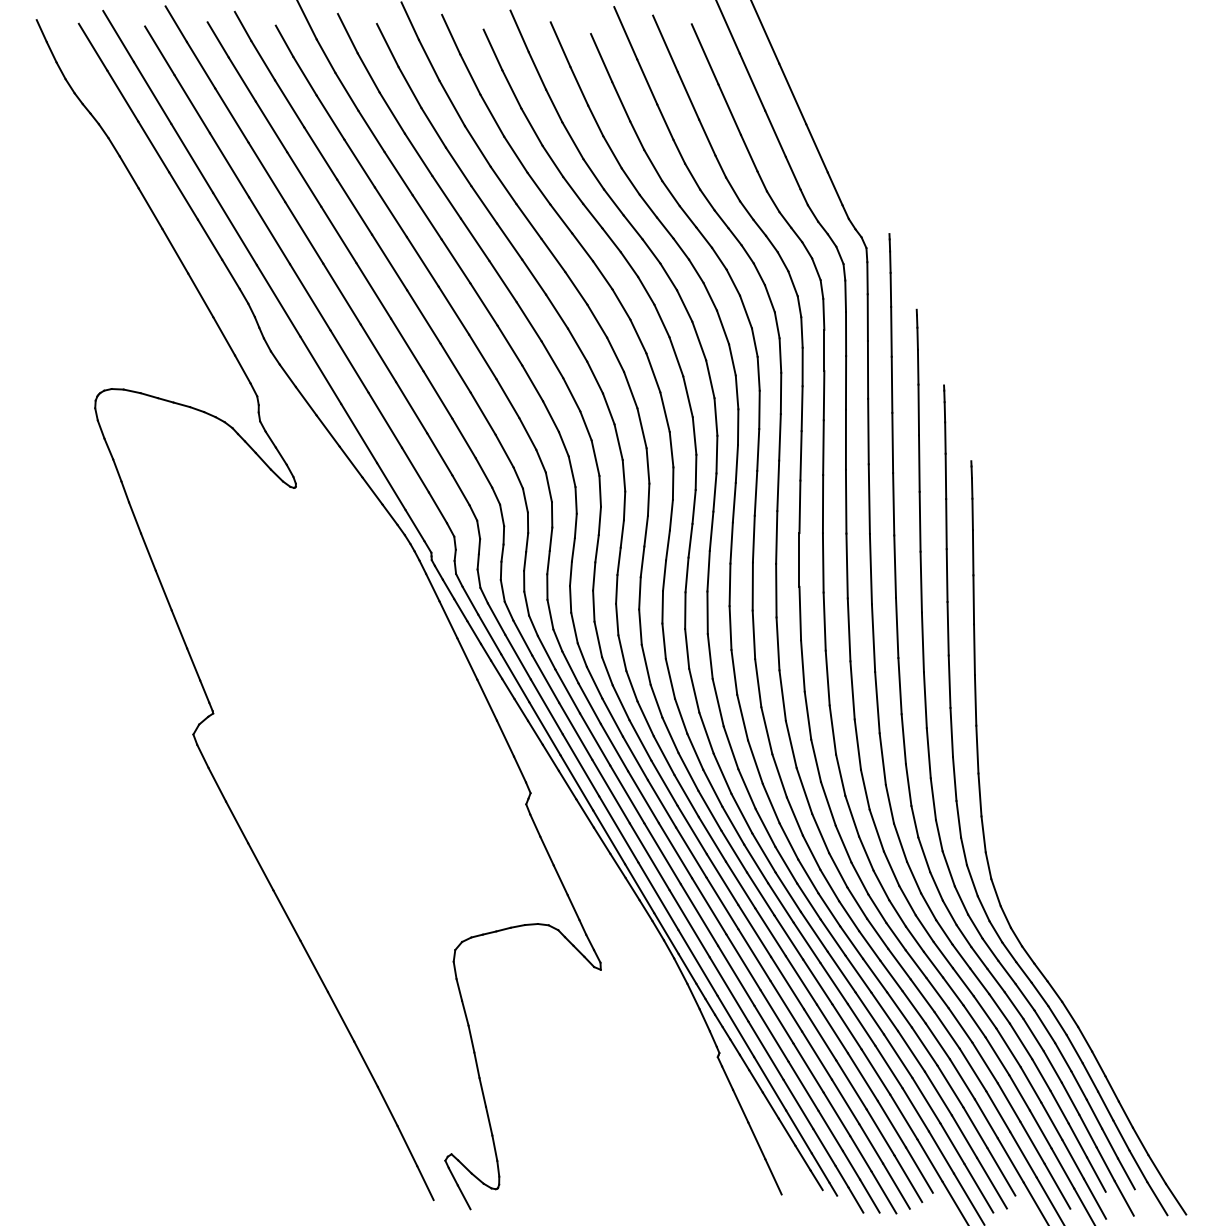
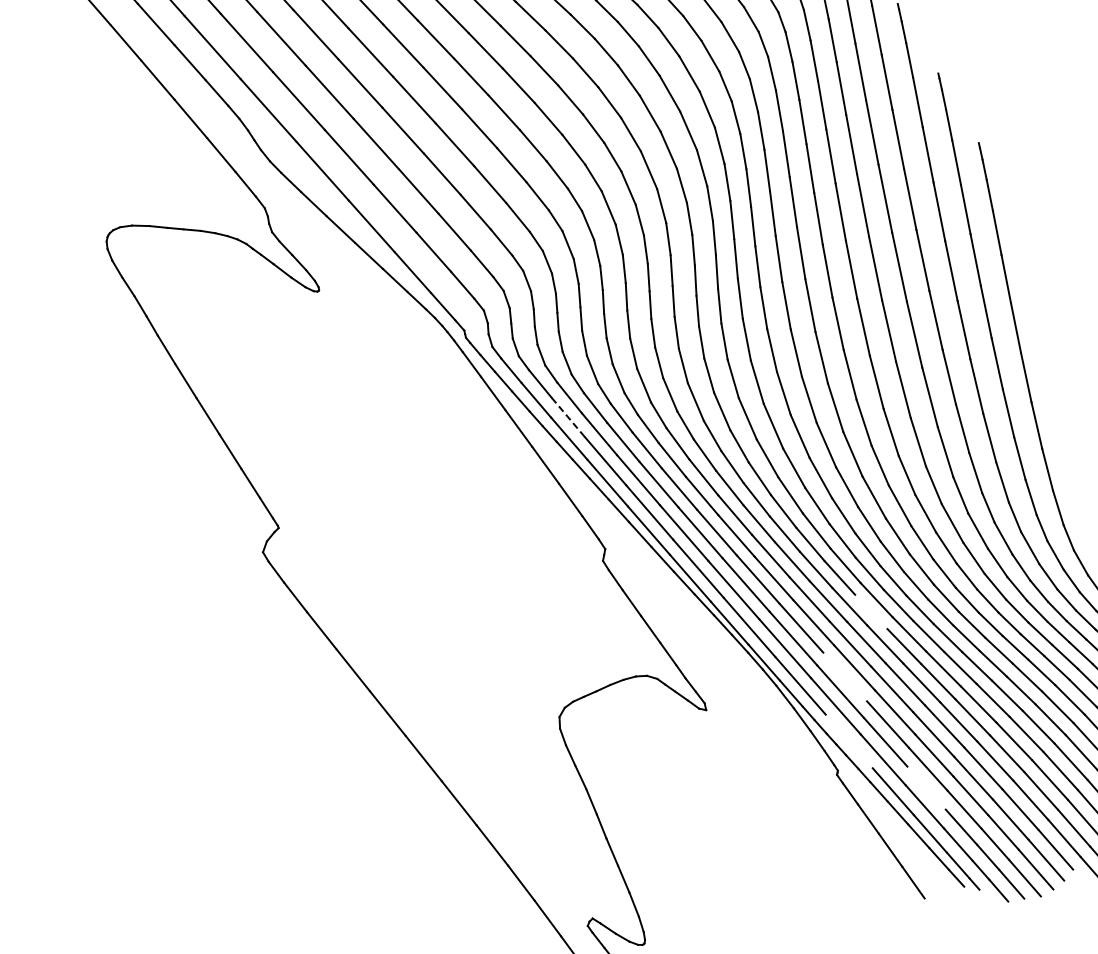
line: (518, 657) -> (568, 417), solid -> dashed
line: (780, 902) -> (870, 611), removed
line: (743, 962) -> (845, 677), removed
line: (735, 1025) -> (848, 740), removed
line: (803, 1085) -> (926, 787), removed

